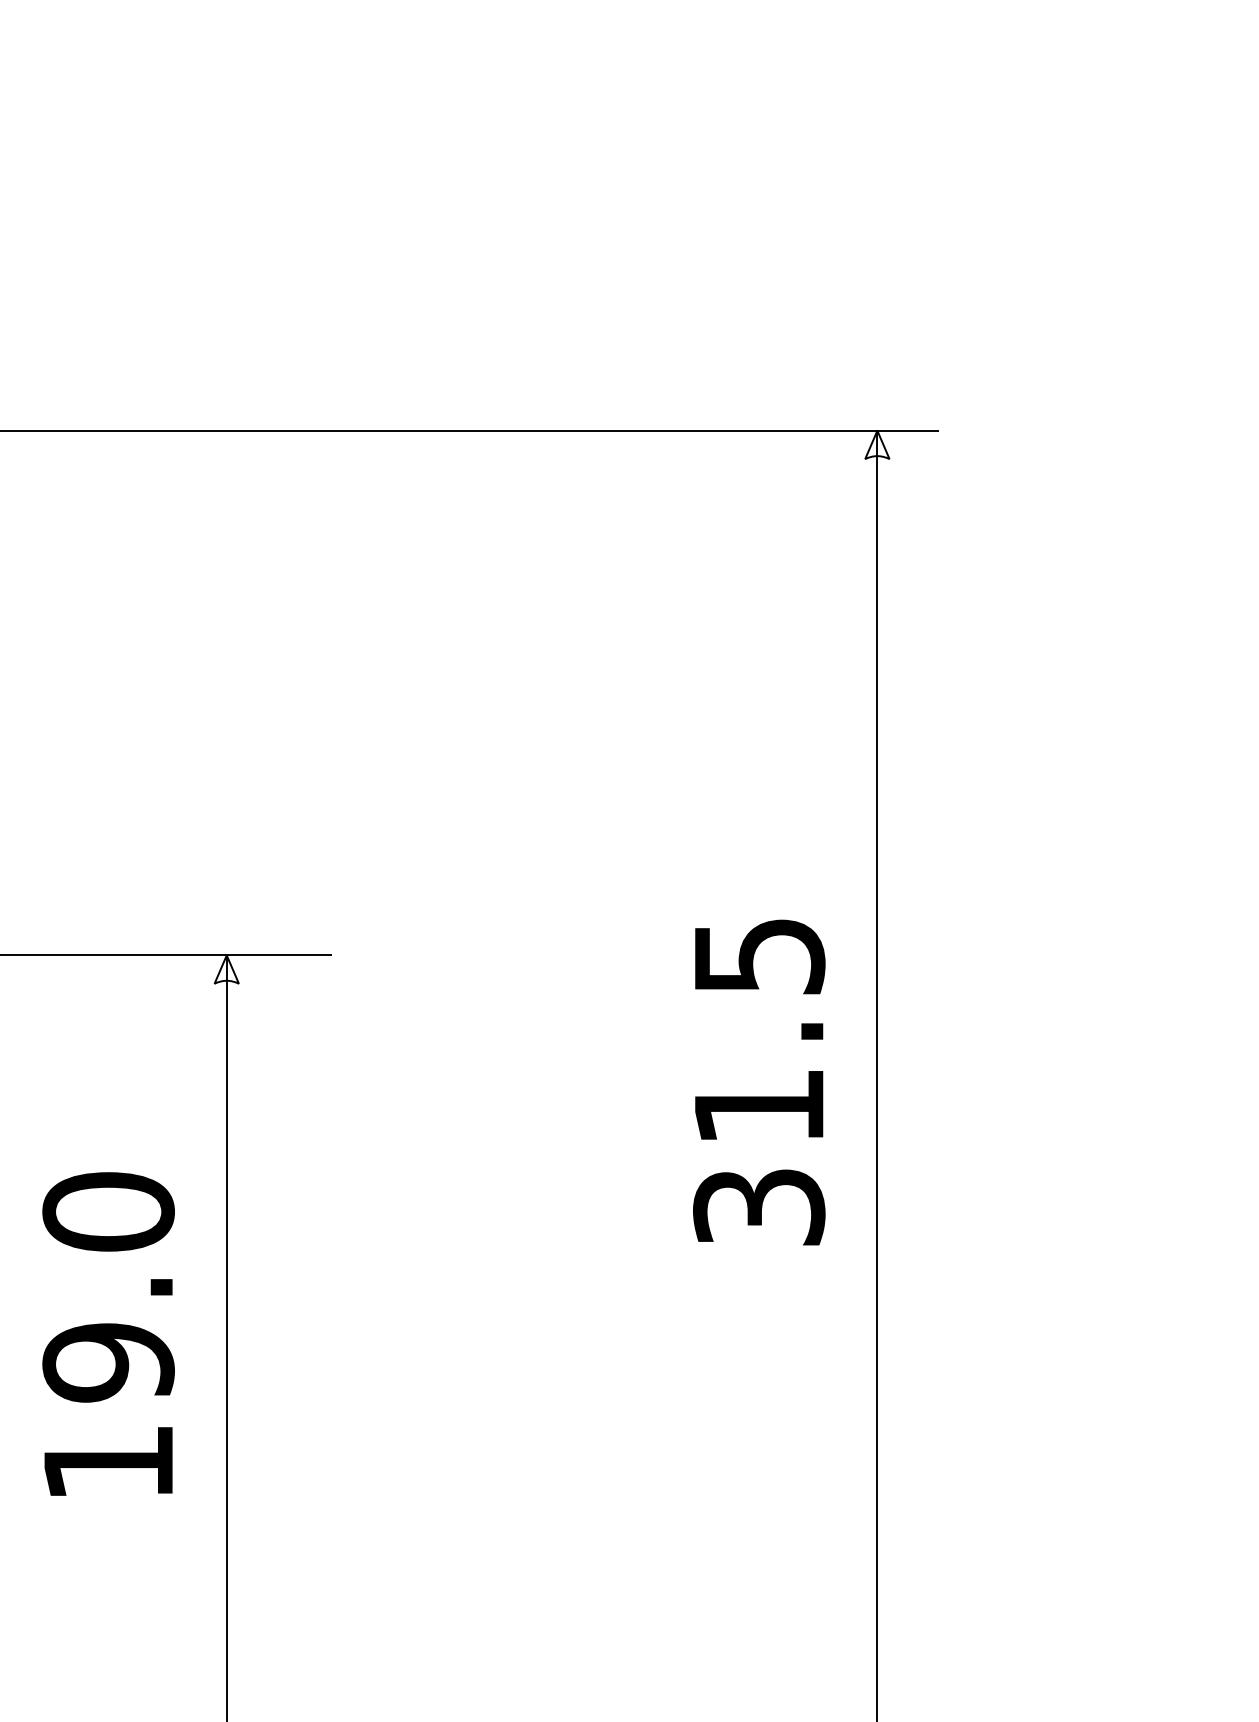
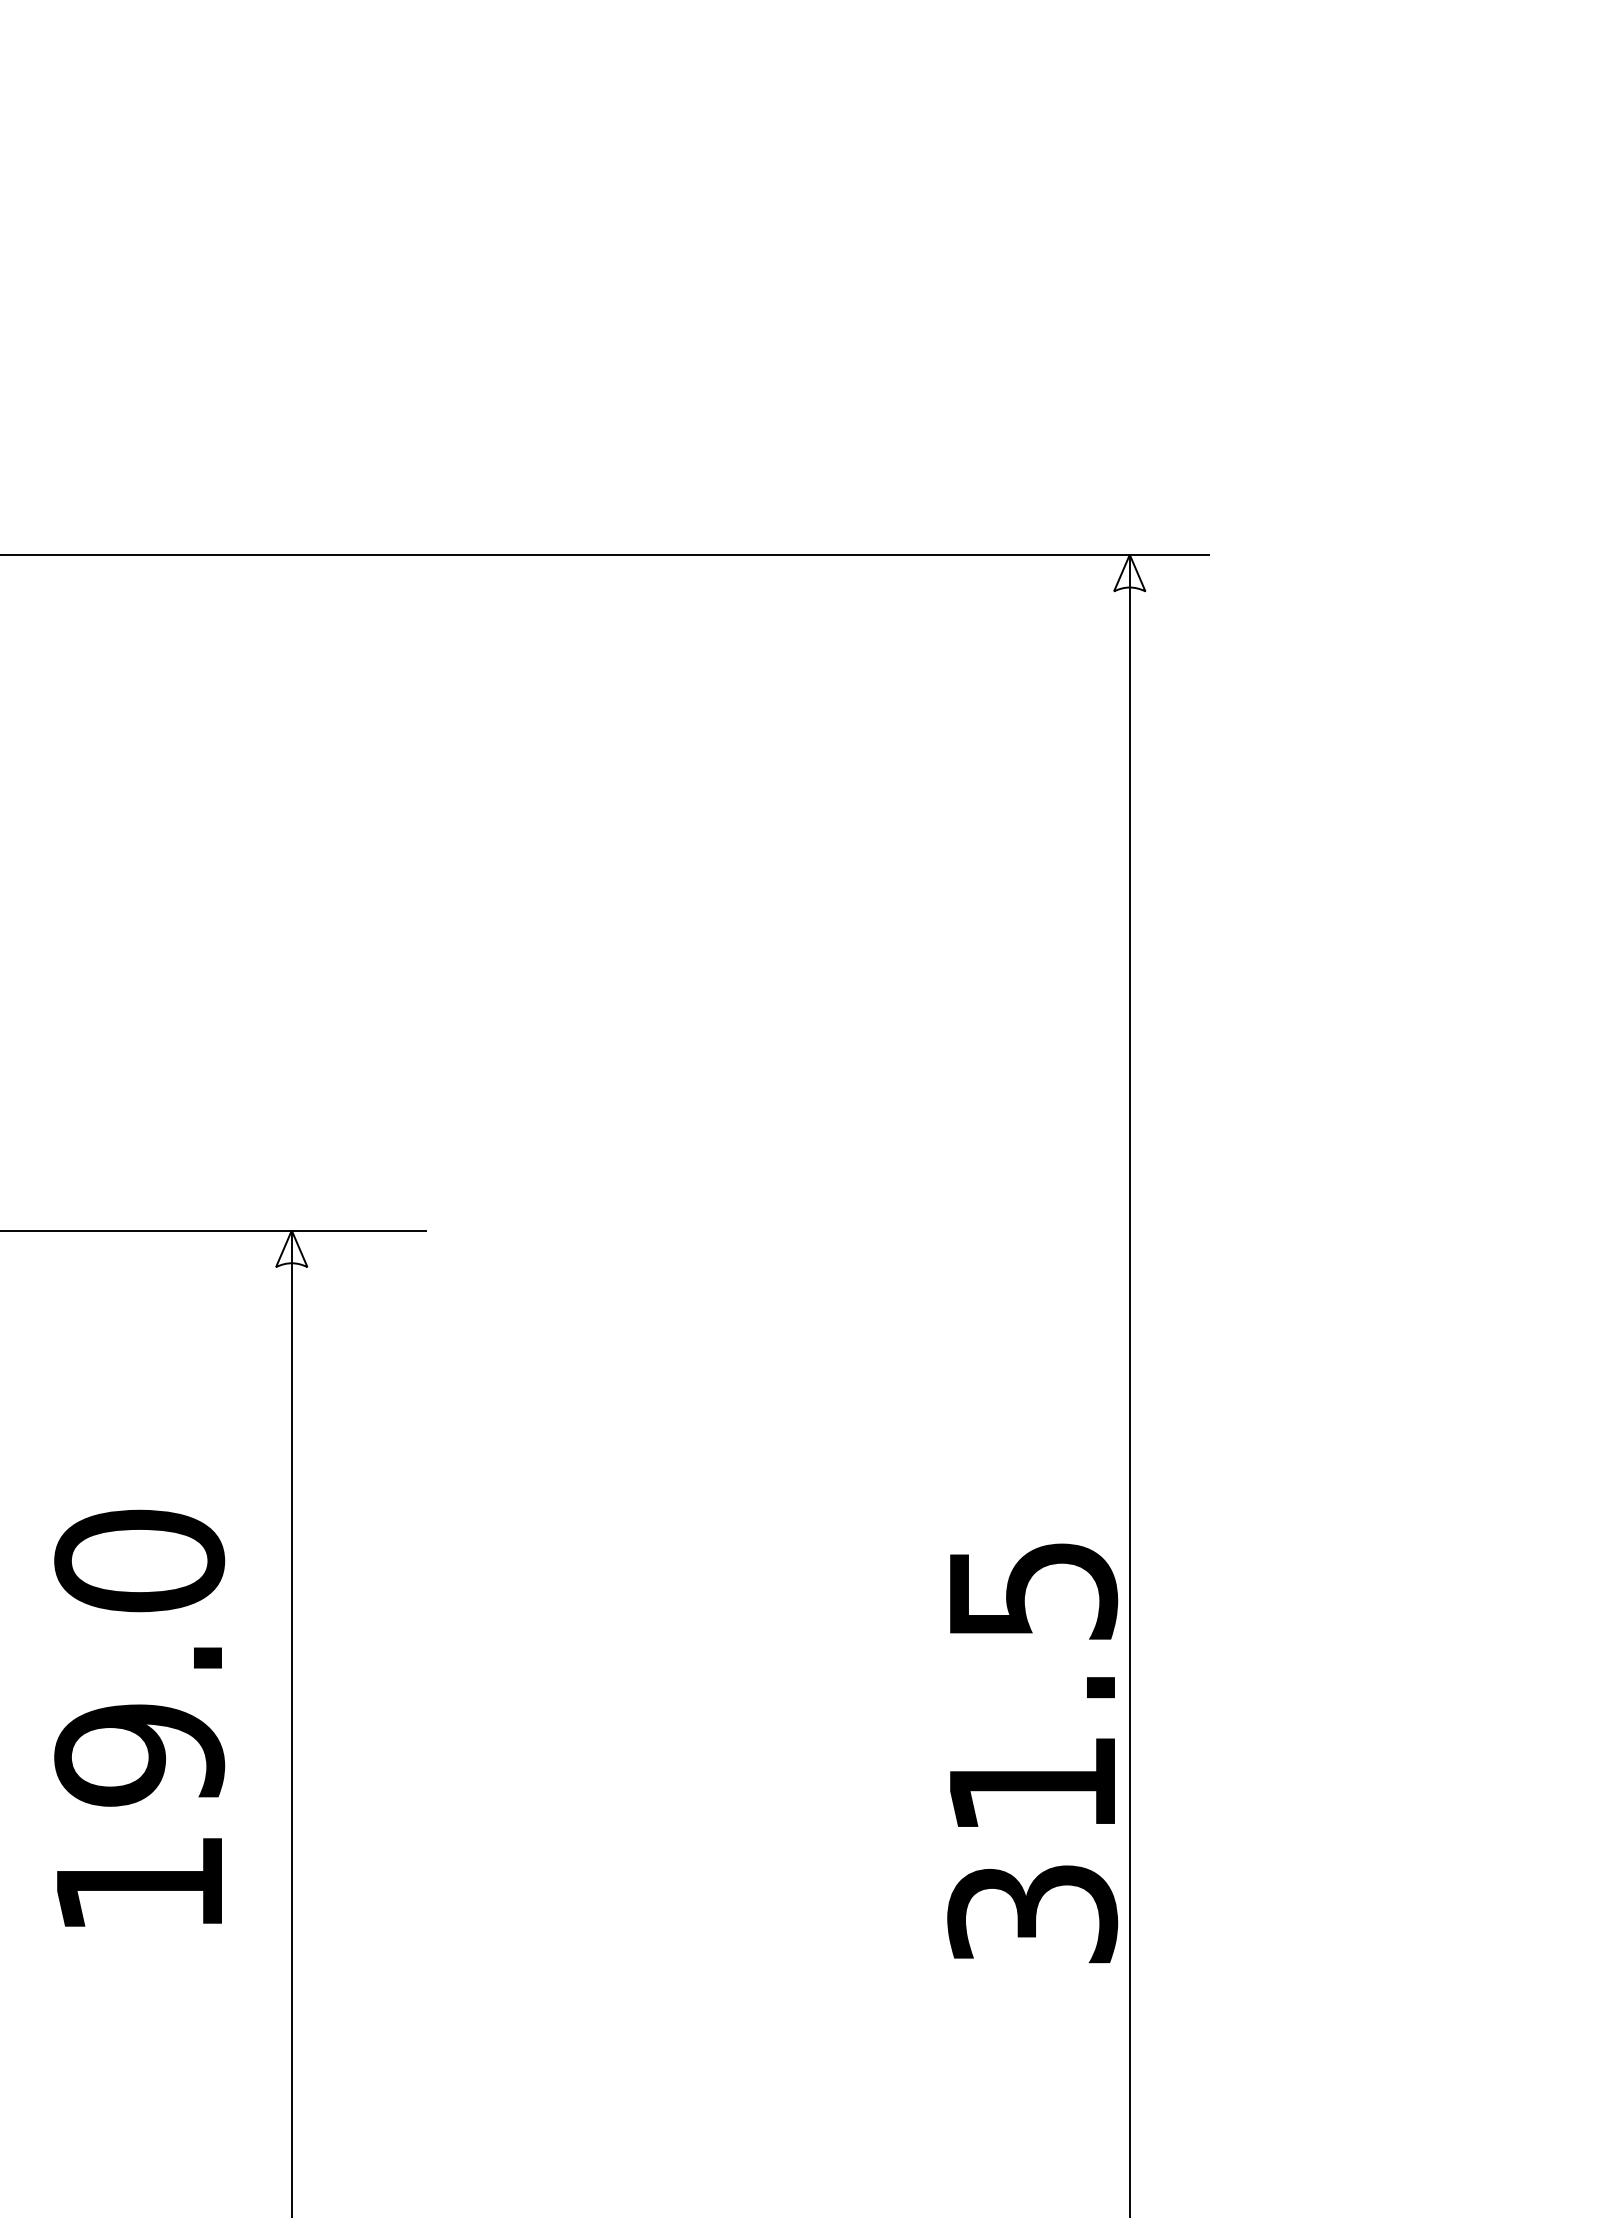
text: (759, 1082) -> (1032, 1753), moved

